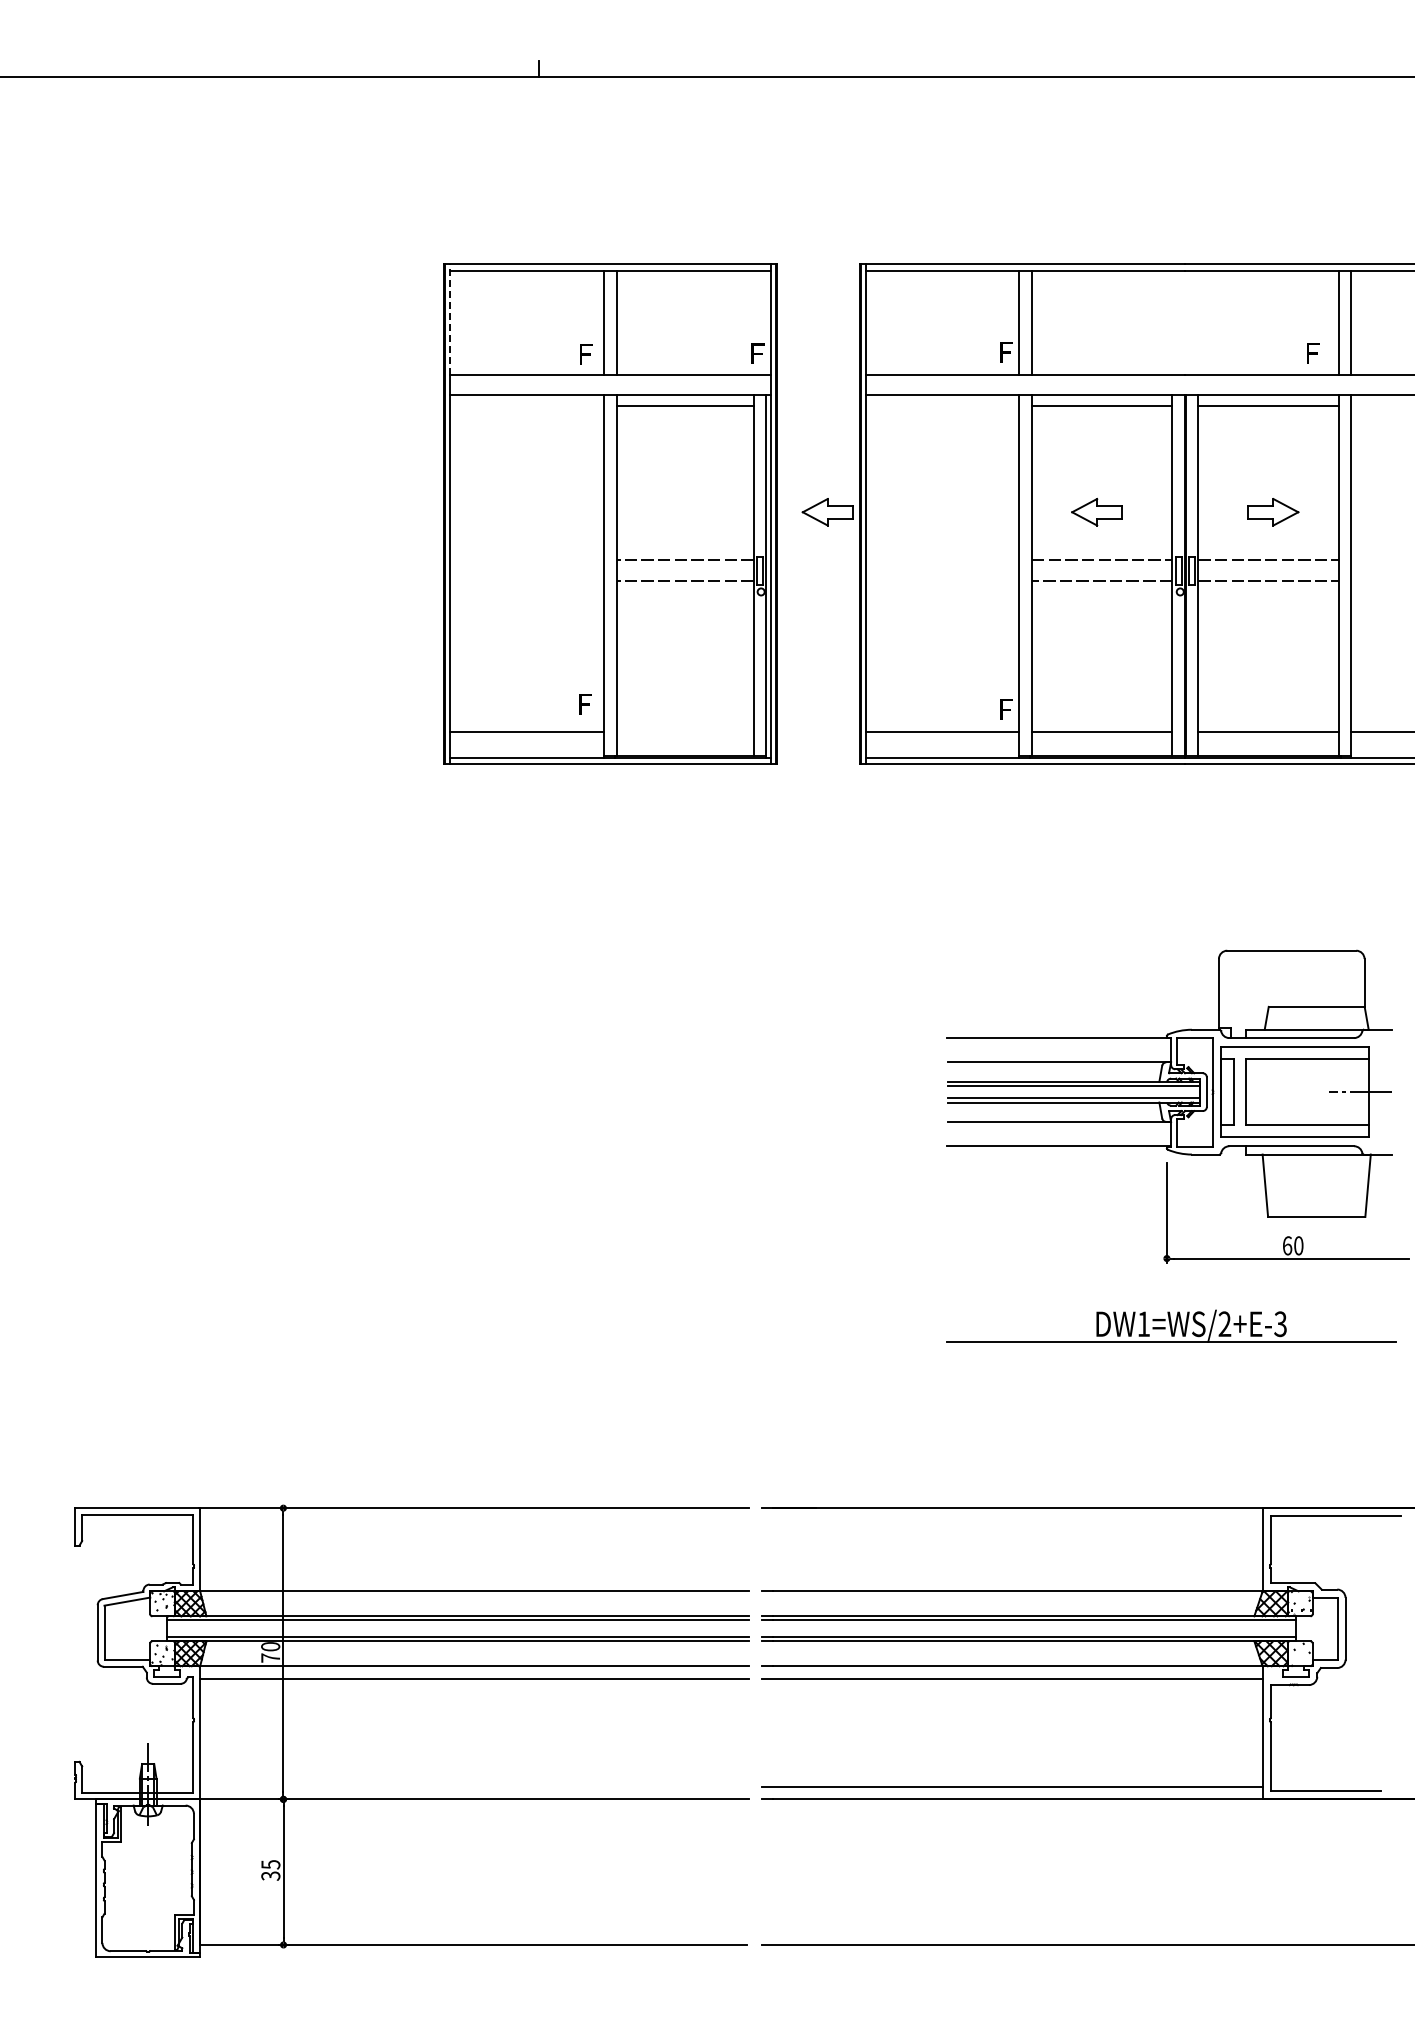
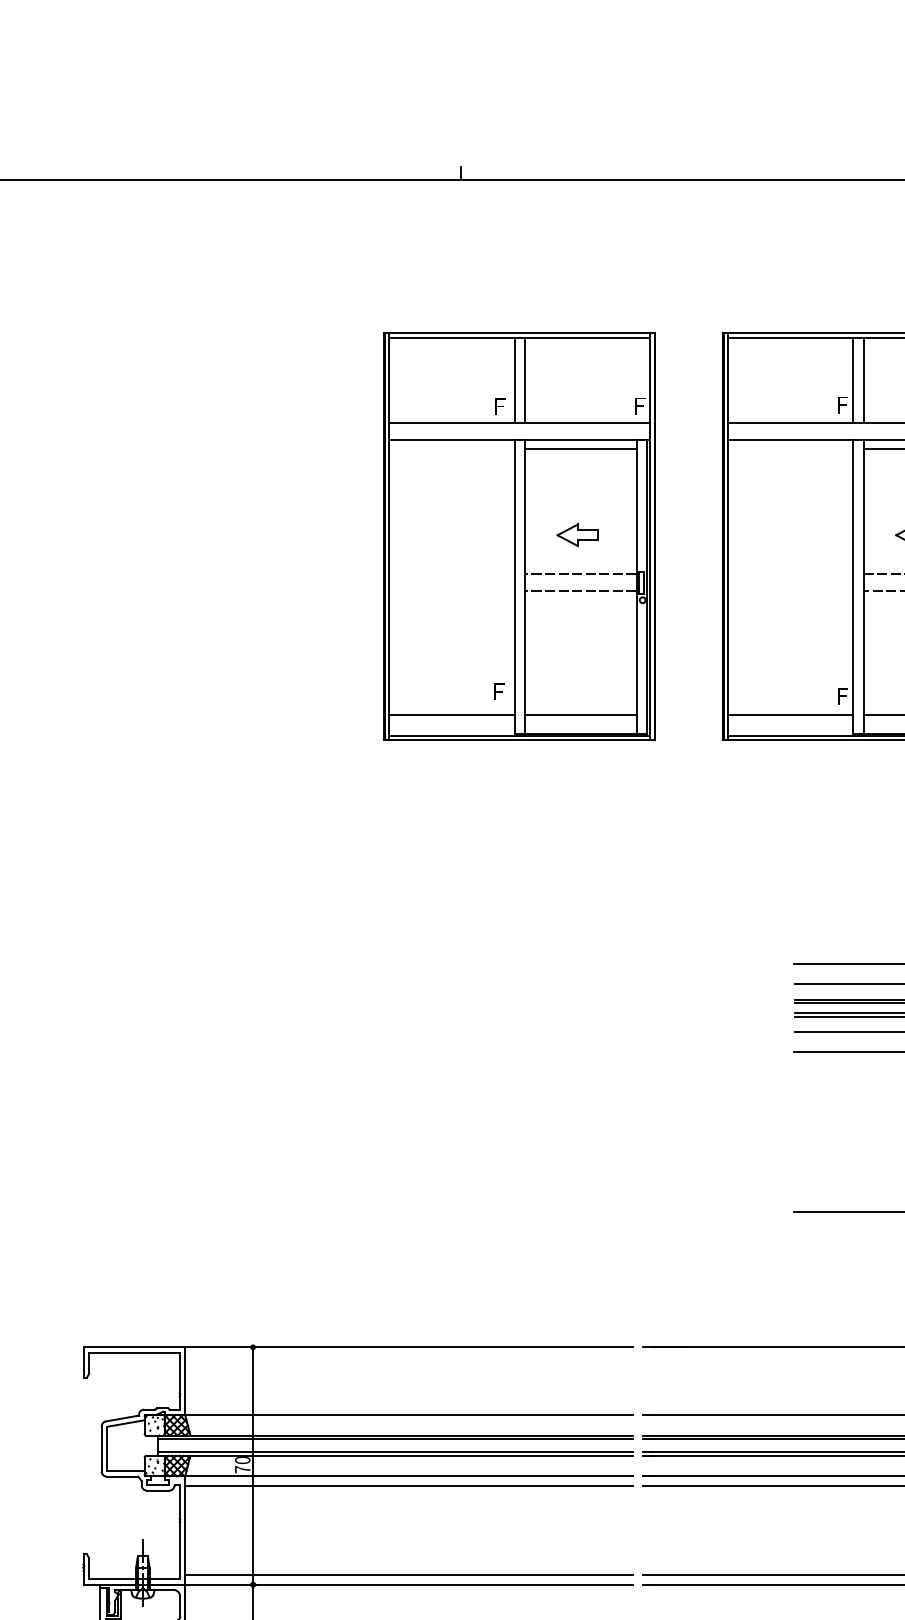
line: (450, 319) -> (389, 378), dashed -> solid
part: (827, 512) -> (577, 535), moved
line: (684, 732) -> (580, 714), added
line: (474, 1786) -> (408, 1574), added

